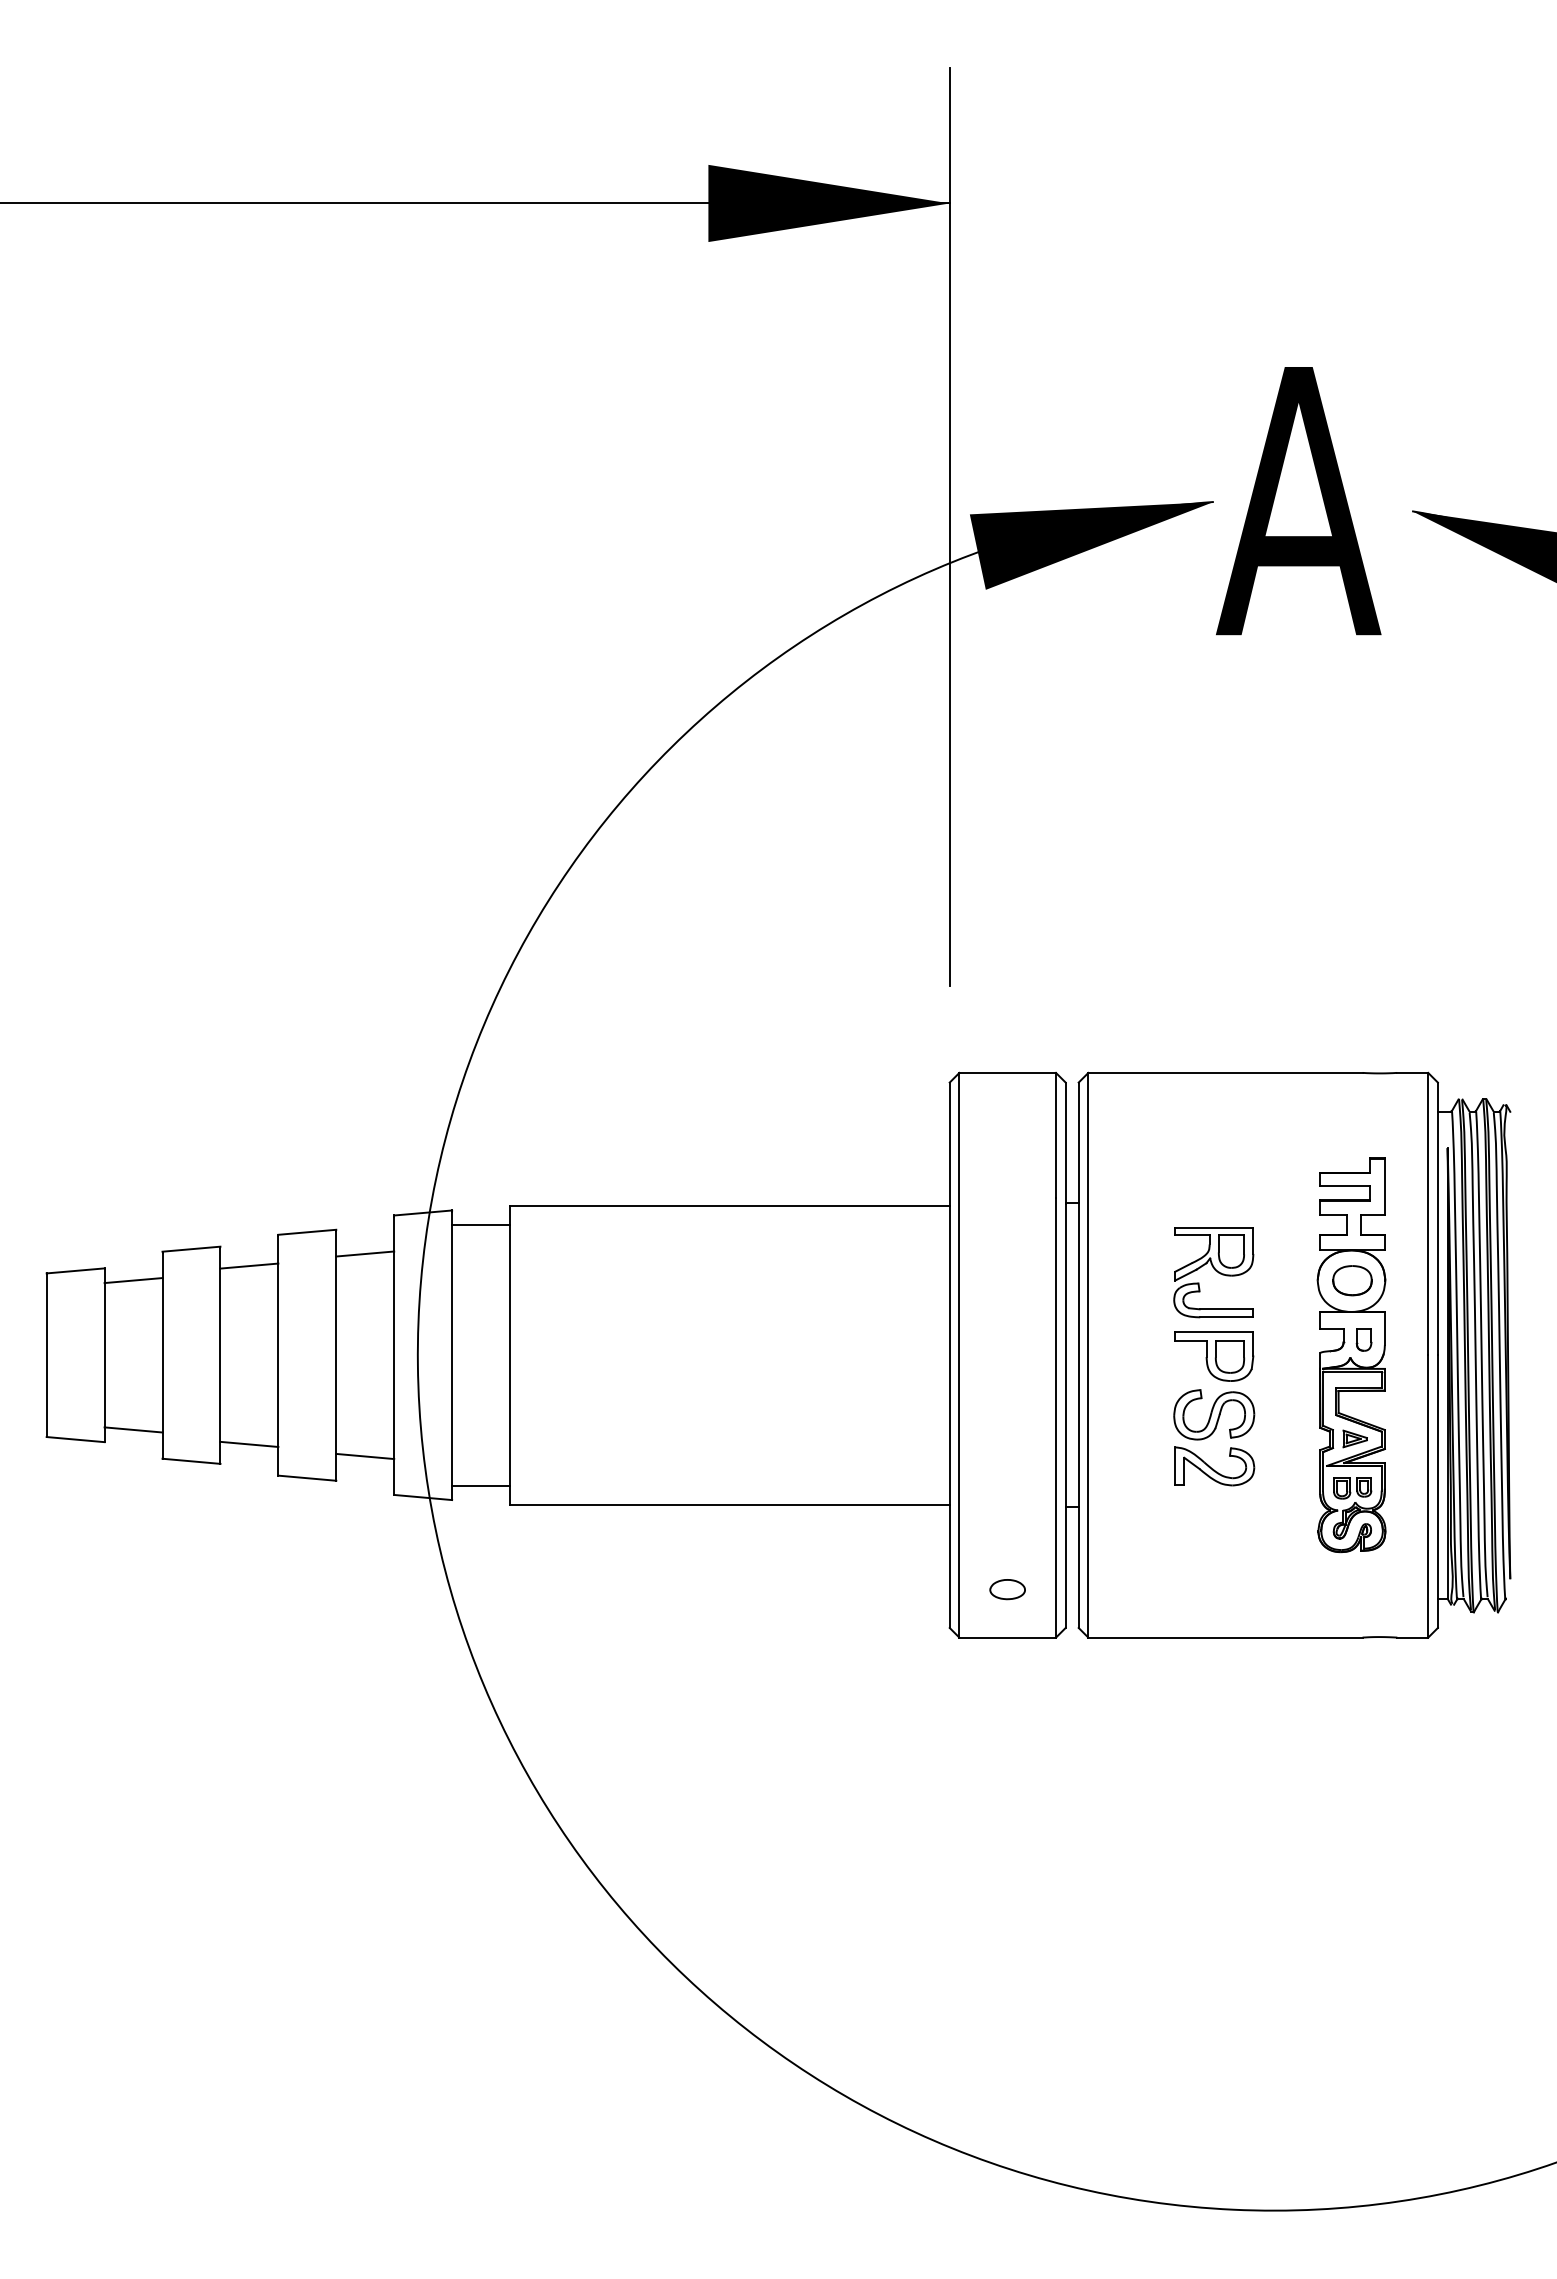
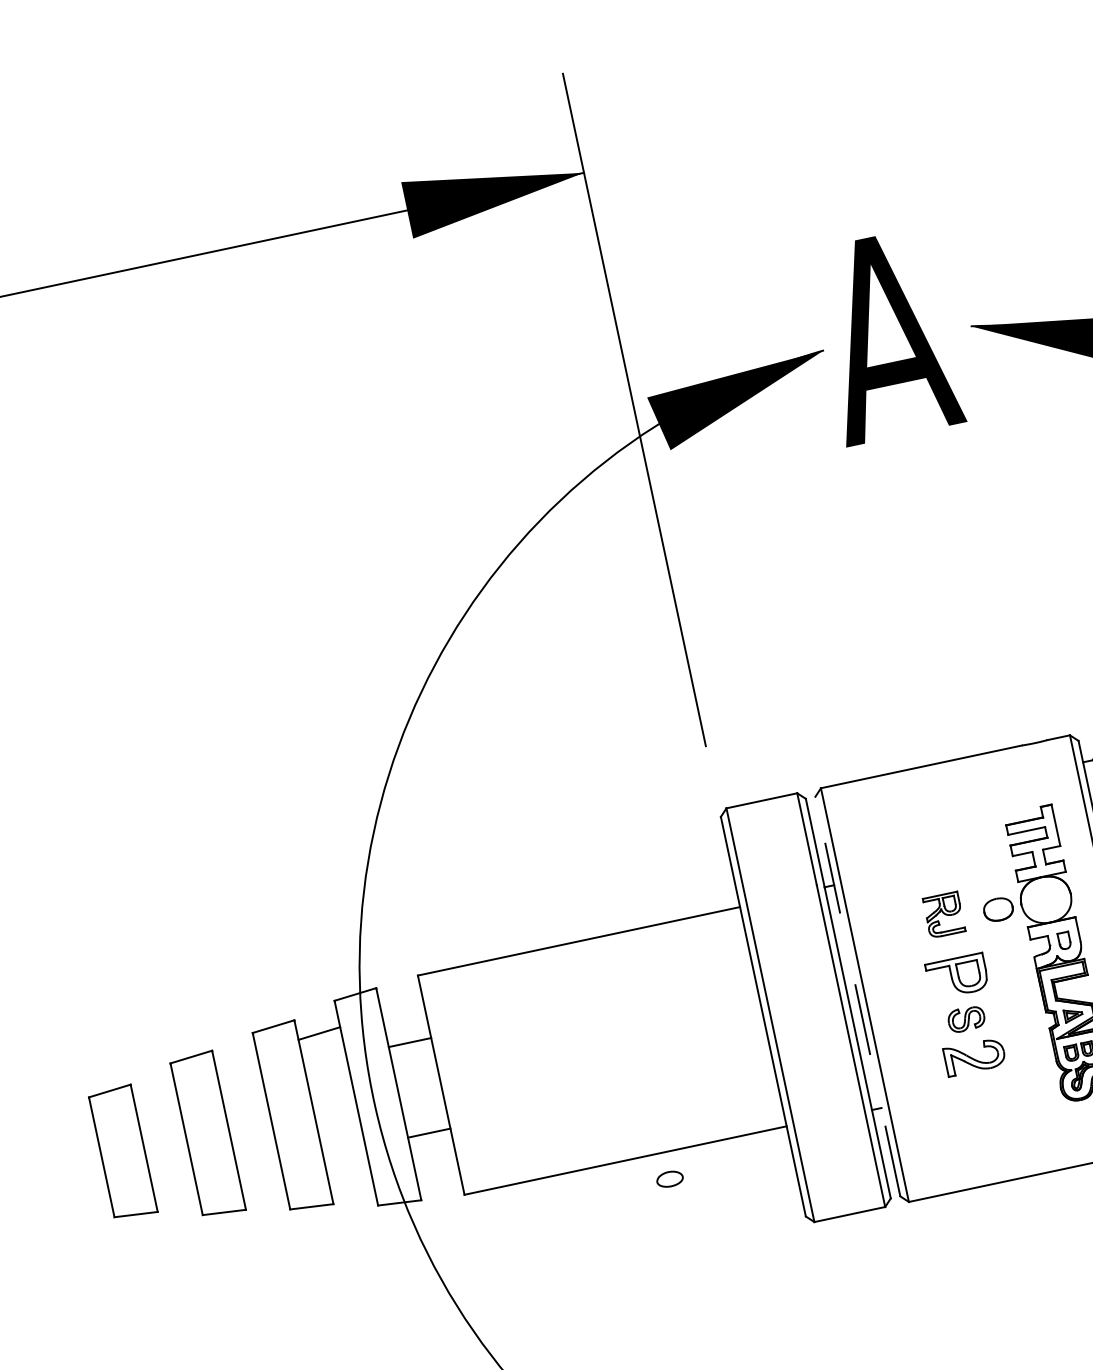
line: (481, 1224) -> (410, 1042), moved
line: (249, 1265) -> (236, 1059), removed
part: (1213, 1272) -> (943, 914), size x0.6
line: (133, 1280) -> (153, 1089), removed
part: (1352, 1280) -> (998, 909), moved
line: (1078, 1355) -> (857, 996), solid -> dashed
part: (1214, 1414) -> (966, 1018), size x0.6
line: (133, 1429) -> (176, 1198), removed
line: (249, 1443) -> (264, 1190), removed
line: (365, 1456) -> (351, 1181), removed
line: (481, 1485) -> (429, 1133), moved
part: (1007, 1589) -> (669, 1179), moved

